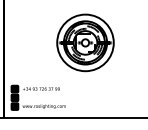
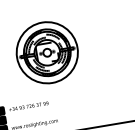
part: (85, 42) -> (47, 52), moved

